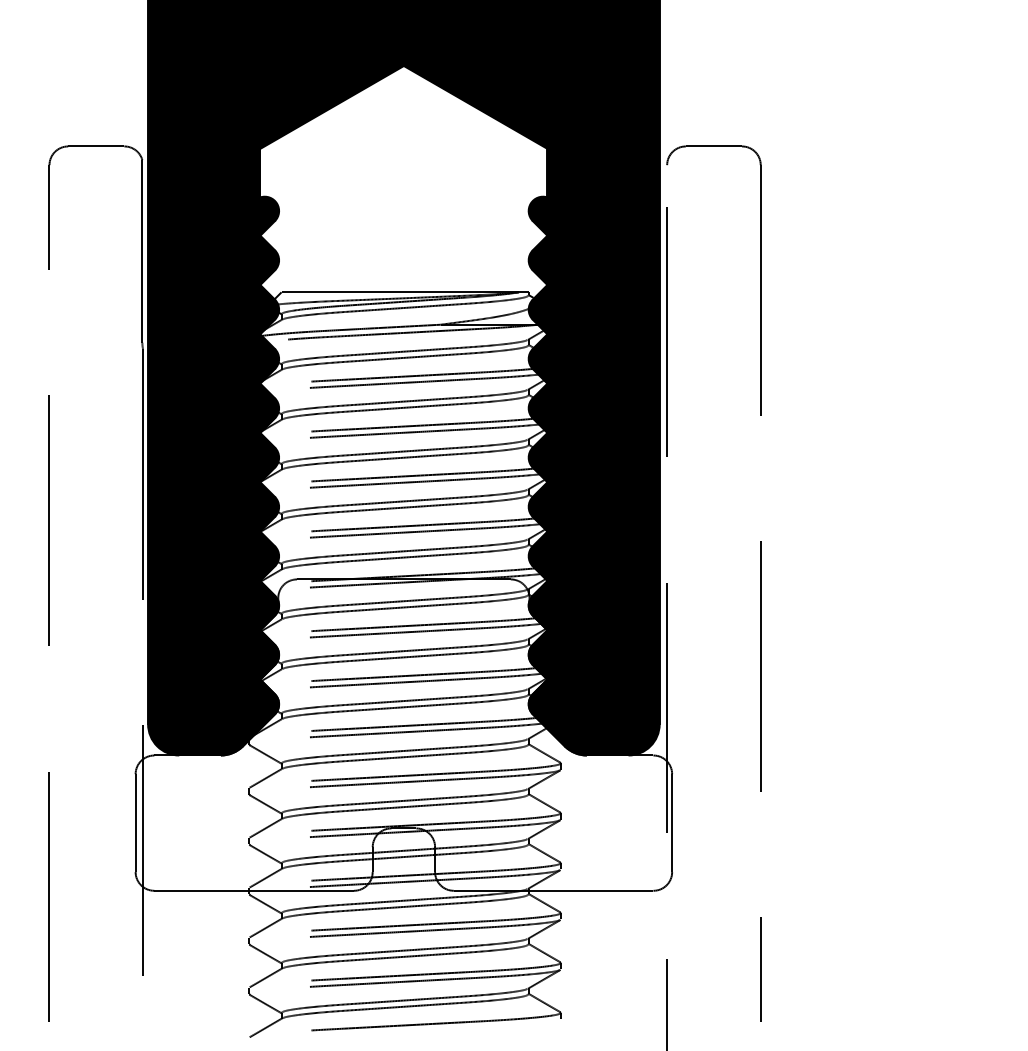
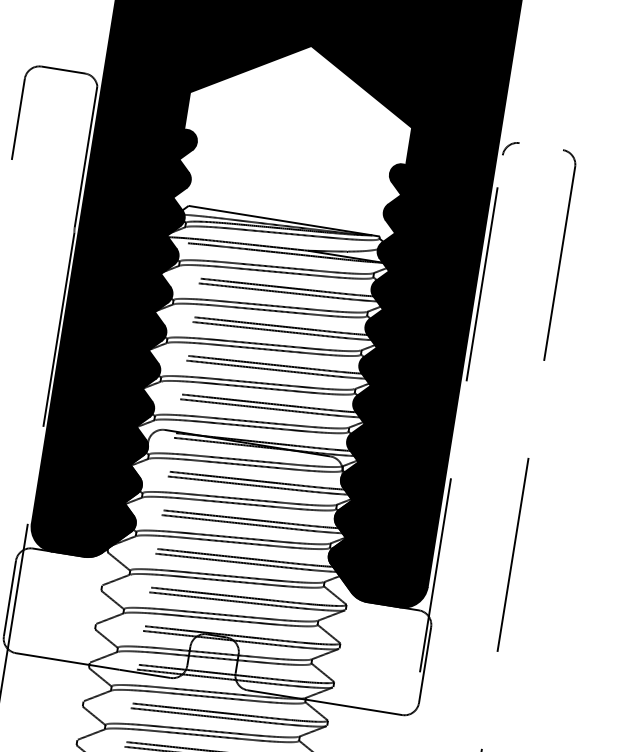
line: (713, 146) -> (540, 146), removed

